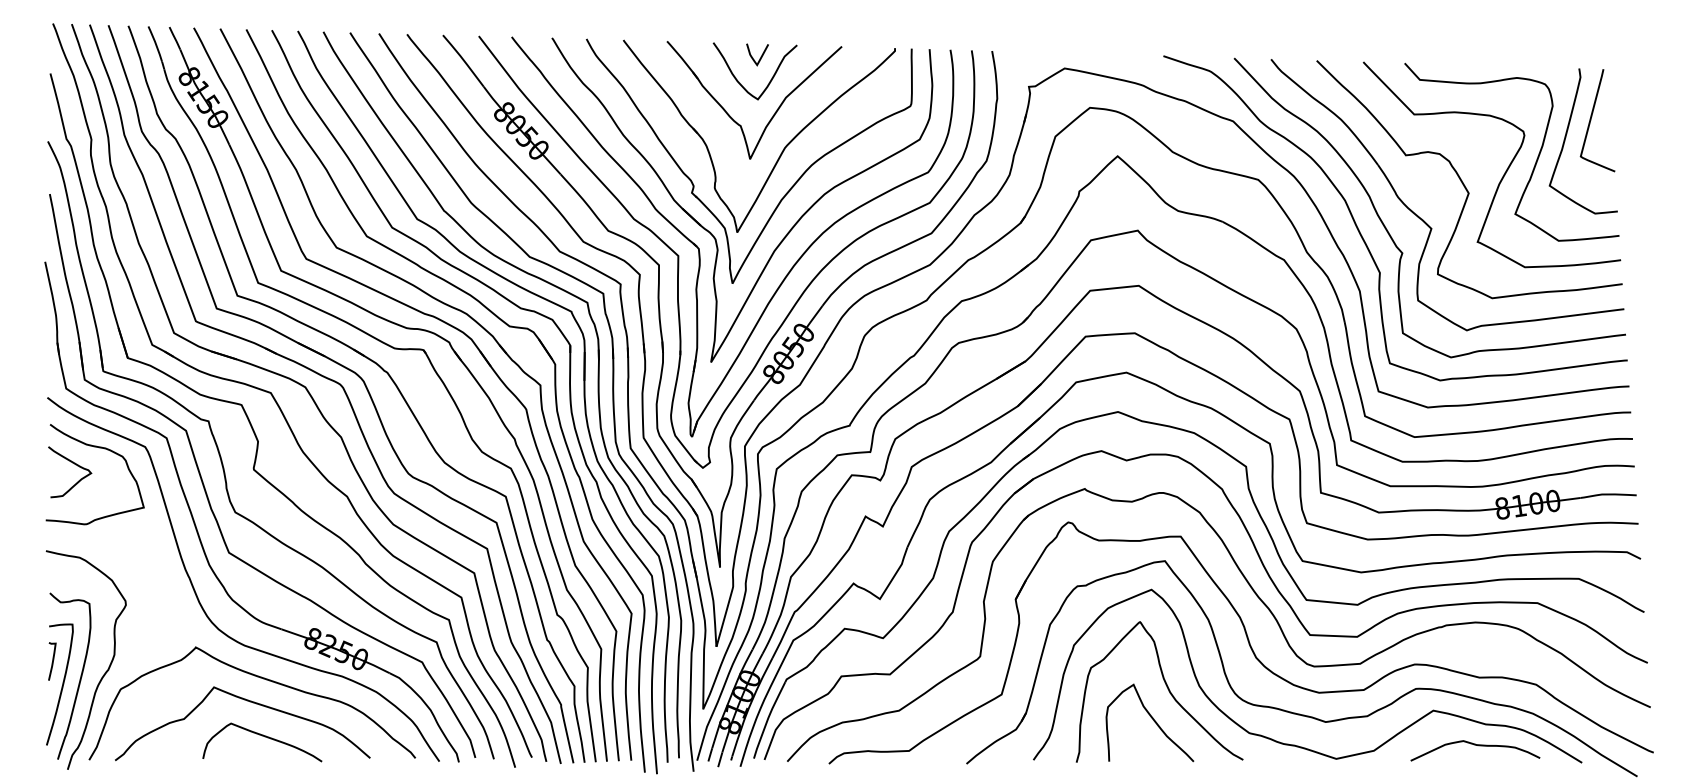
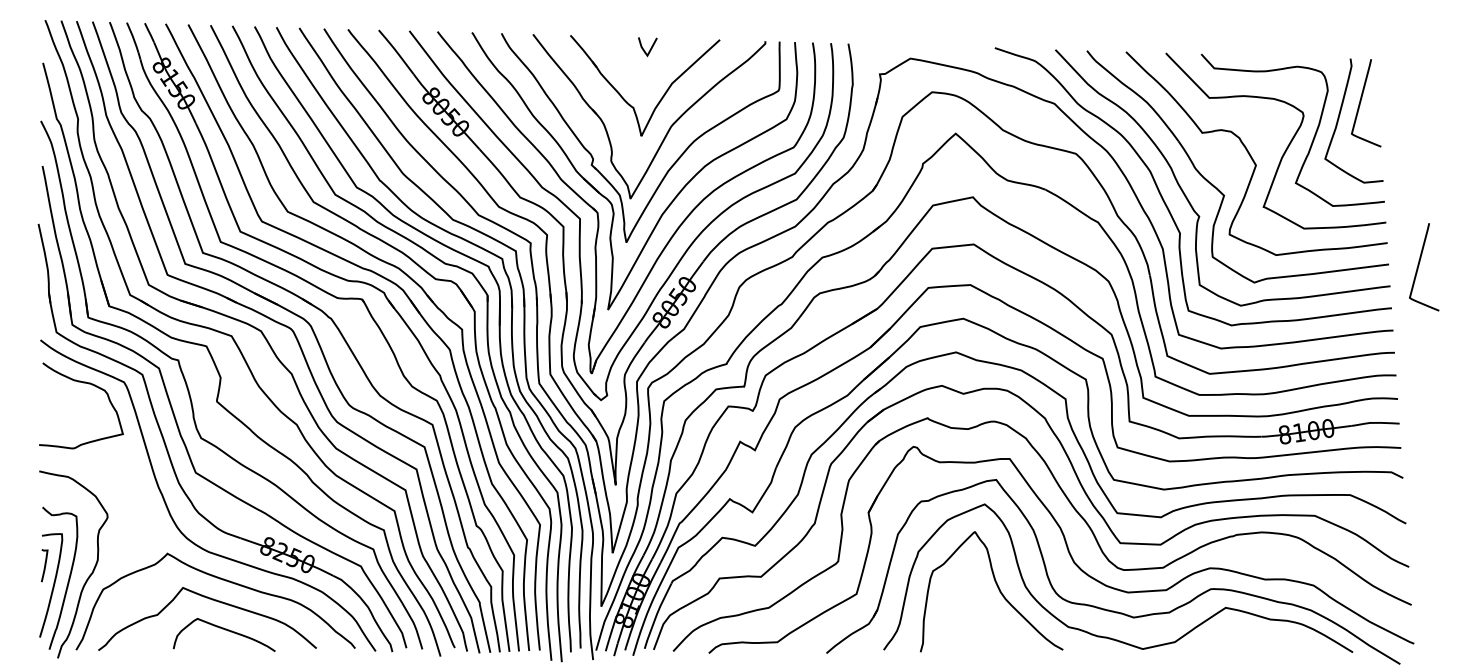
curve: (770, 80) -> (658, 68), removed
curve: (1659, 310) -> (1419, 265), added
curve: (74, 464) -> (63, 397), removed
curve: (1152, 719) -> (985, 615), removed
curve: (1477, 746) -> (1263, 638), removed

